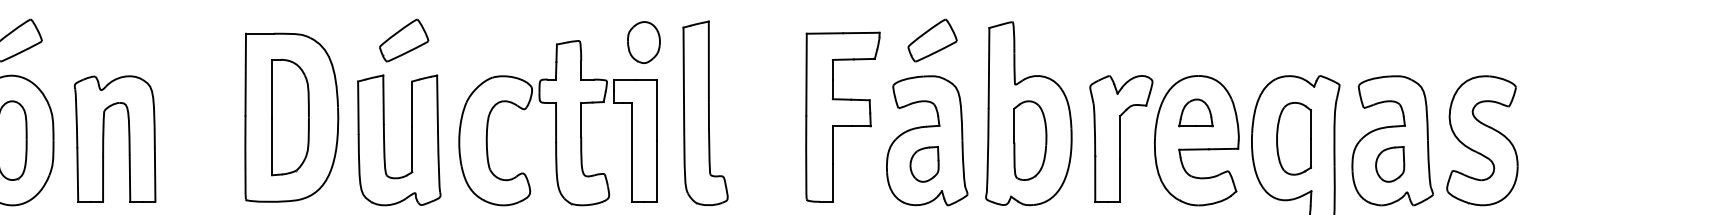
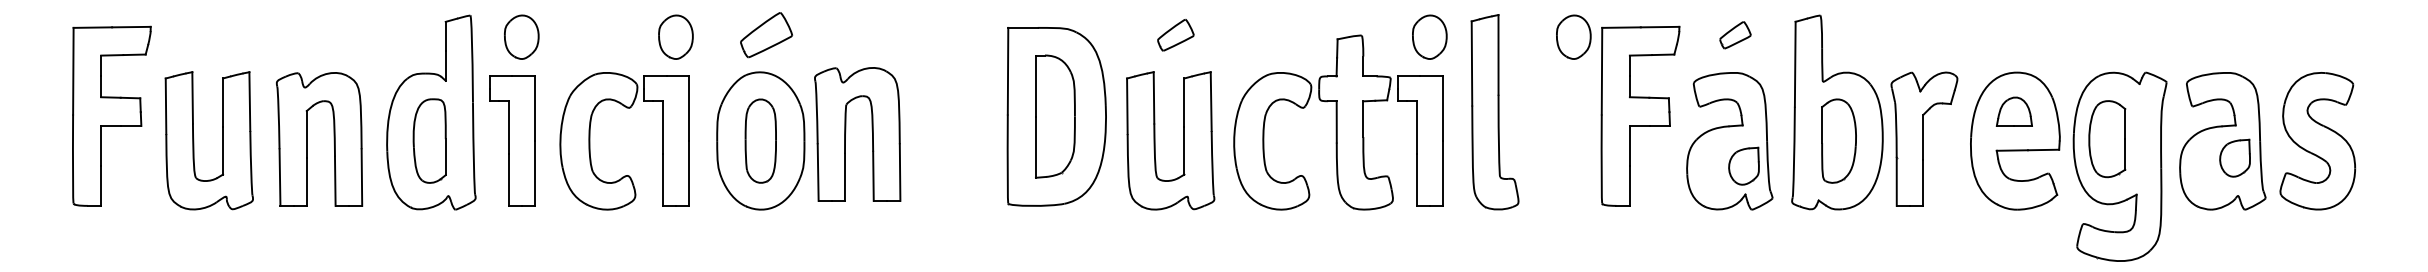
part: (403, 40) -> (1175, 35), size x0.7
part: (932, 40) -> (1735, 35), size x0.6
part: (779, 41) -> (1573, 36), added
part: (104, 136) -> (846, 131), moved
part: (1121, 138) -> (1924, 138), moved
part: (1294, 139) -> (2107, 139), moved
part: (924, 163) -> (1743, 165), moved
part: (1389, 163) -> (2234, 157), moved

